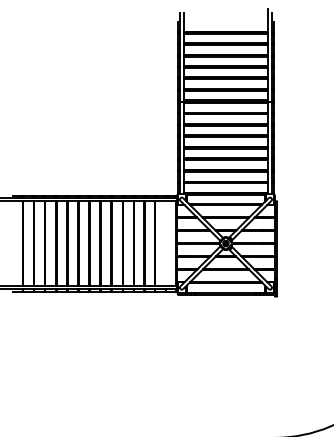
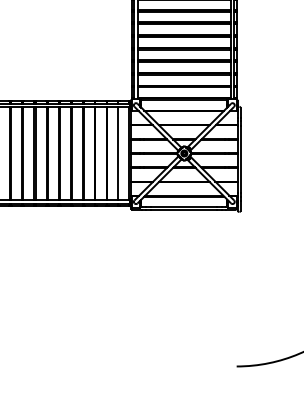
line: (165, 243) -> (118, 153), added

